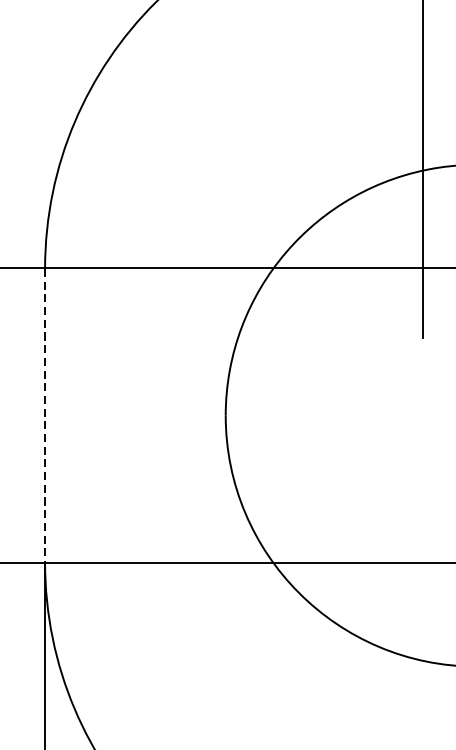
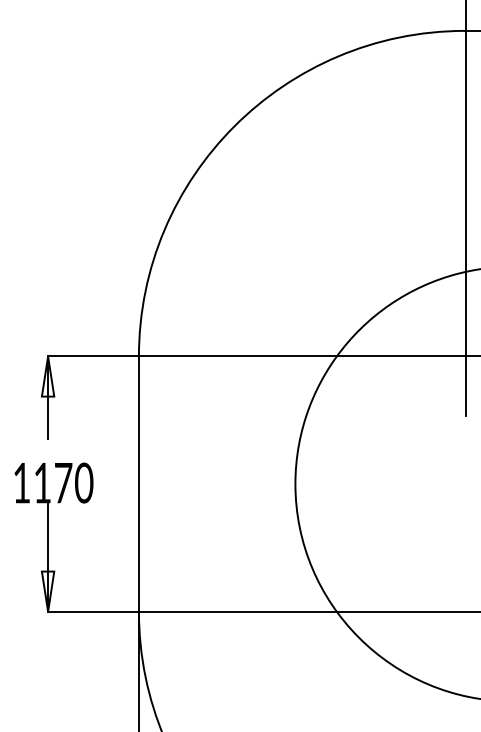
line: (44, 416) -> (138, 484), dashed -> solid

